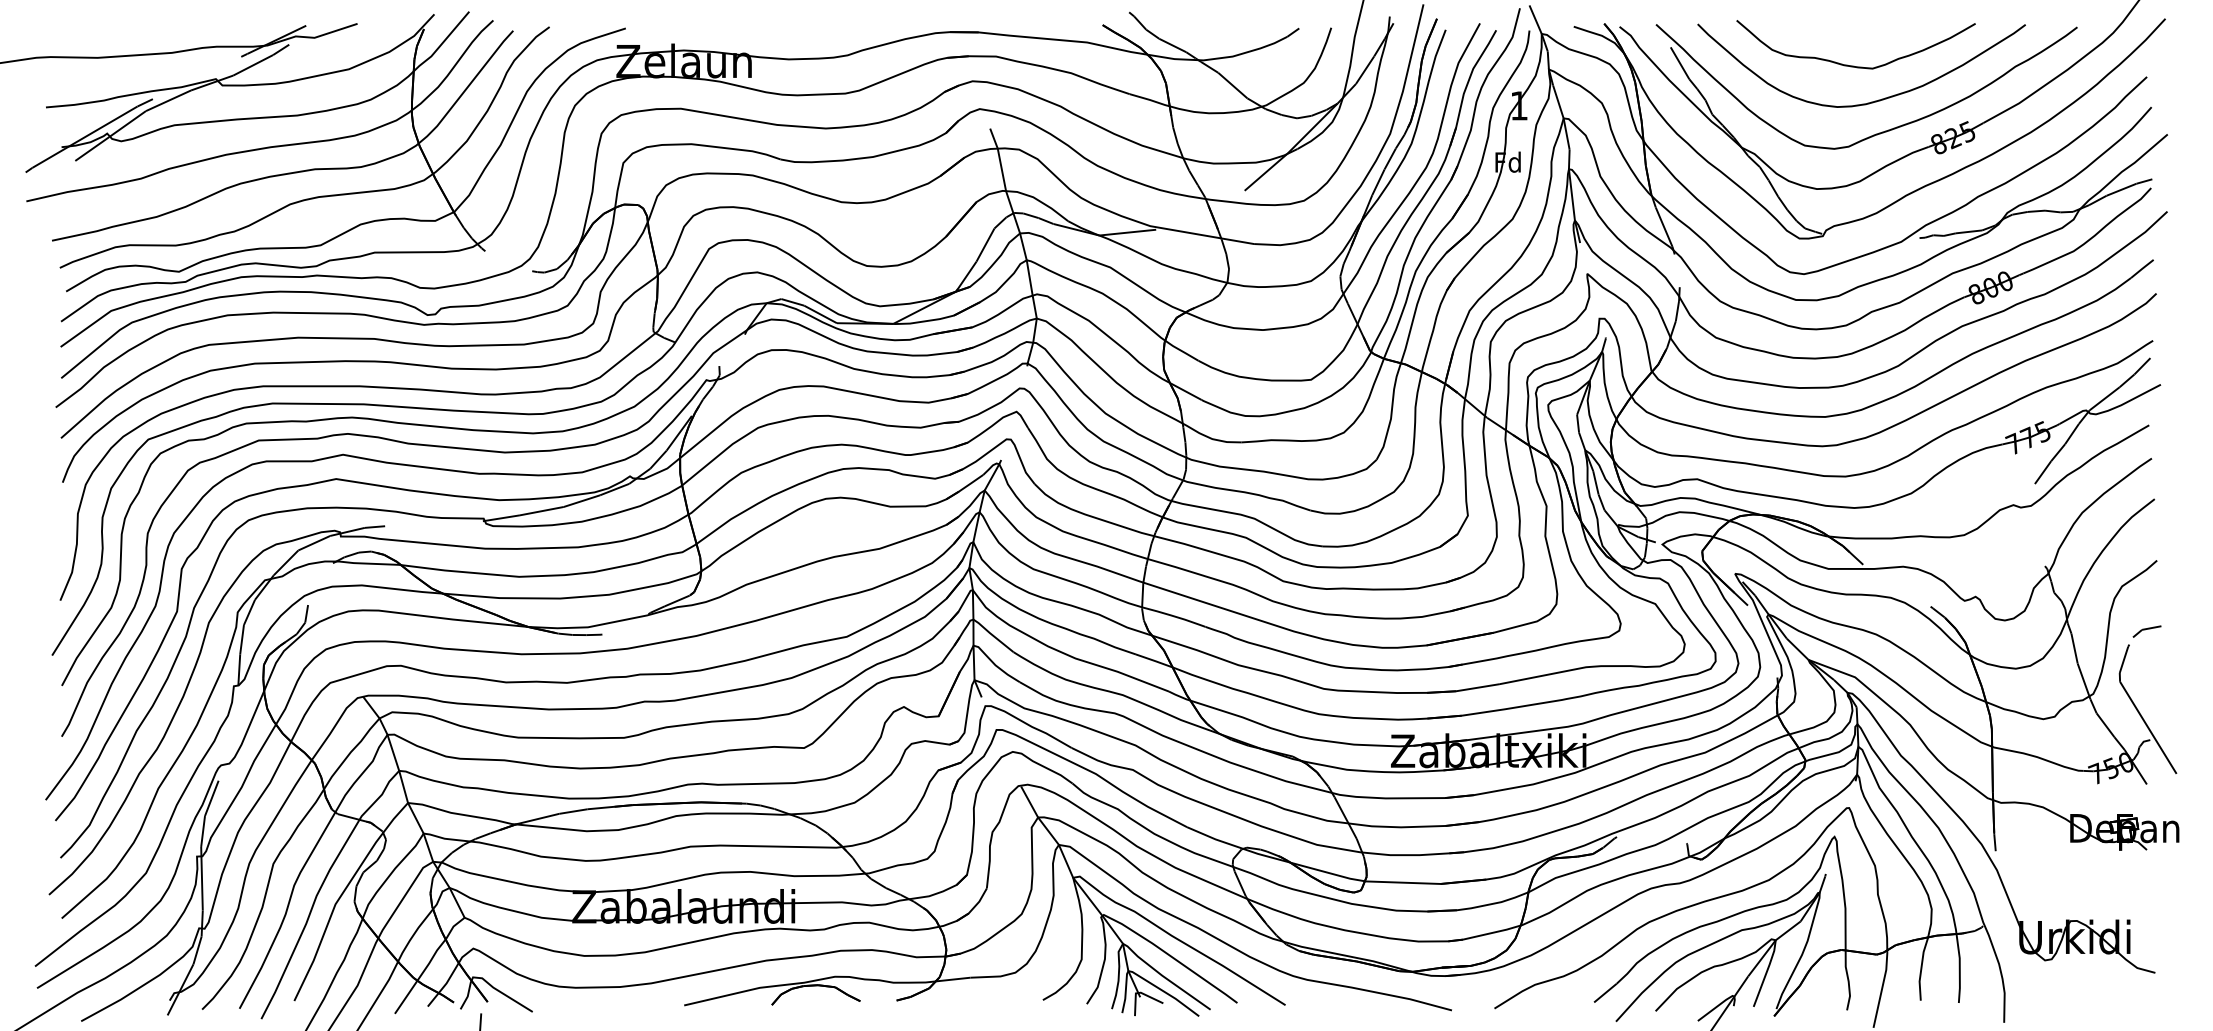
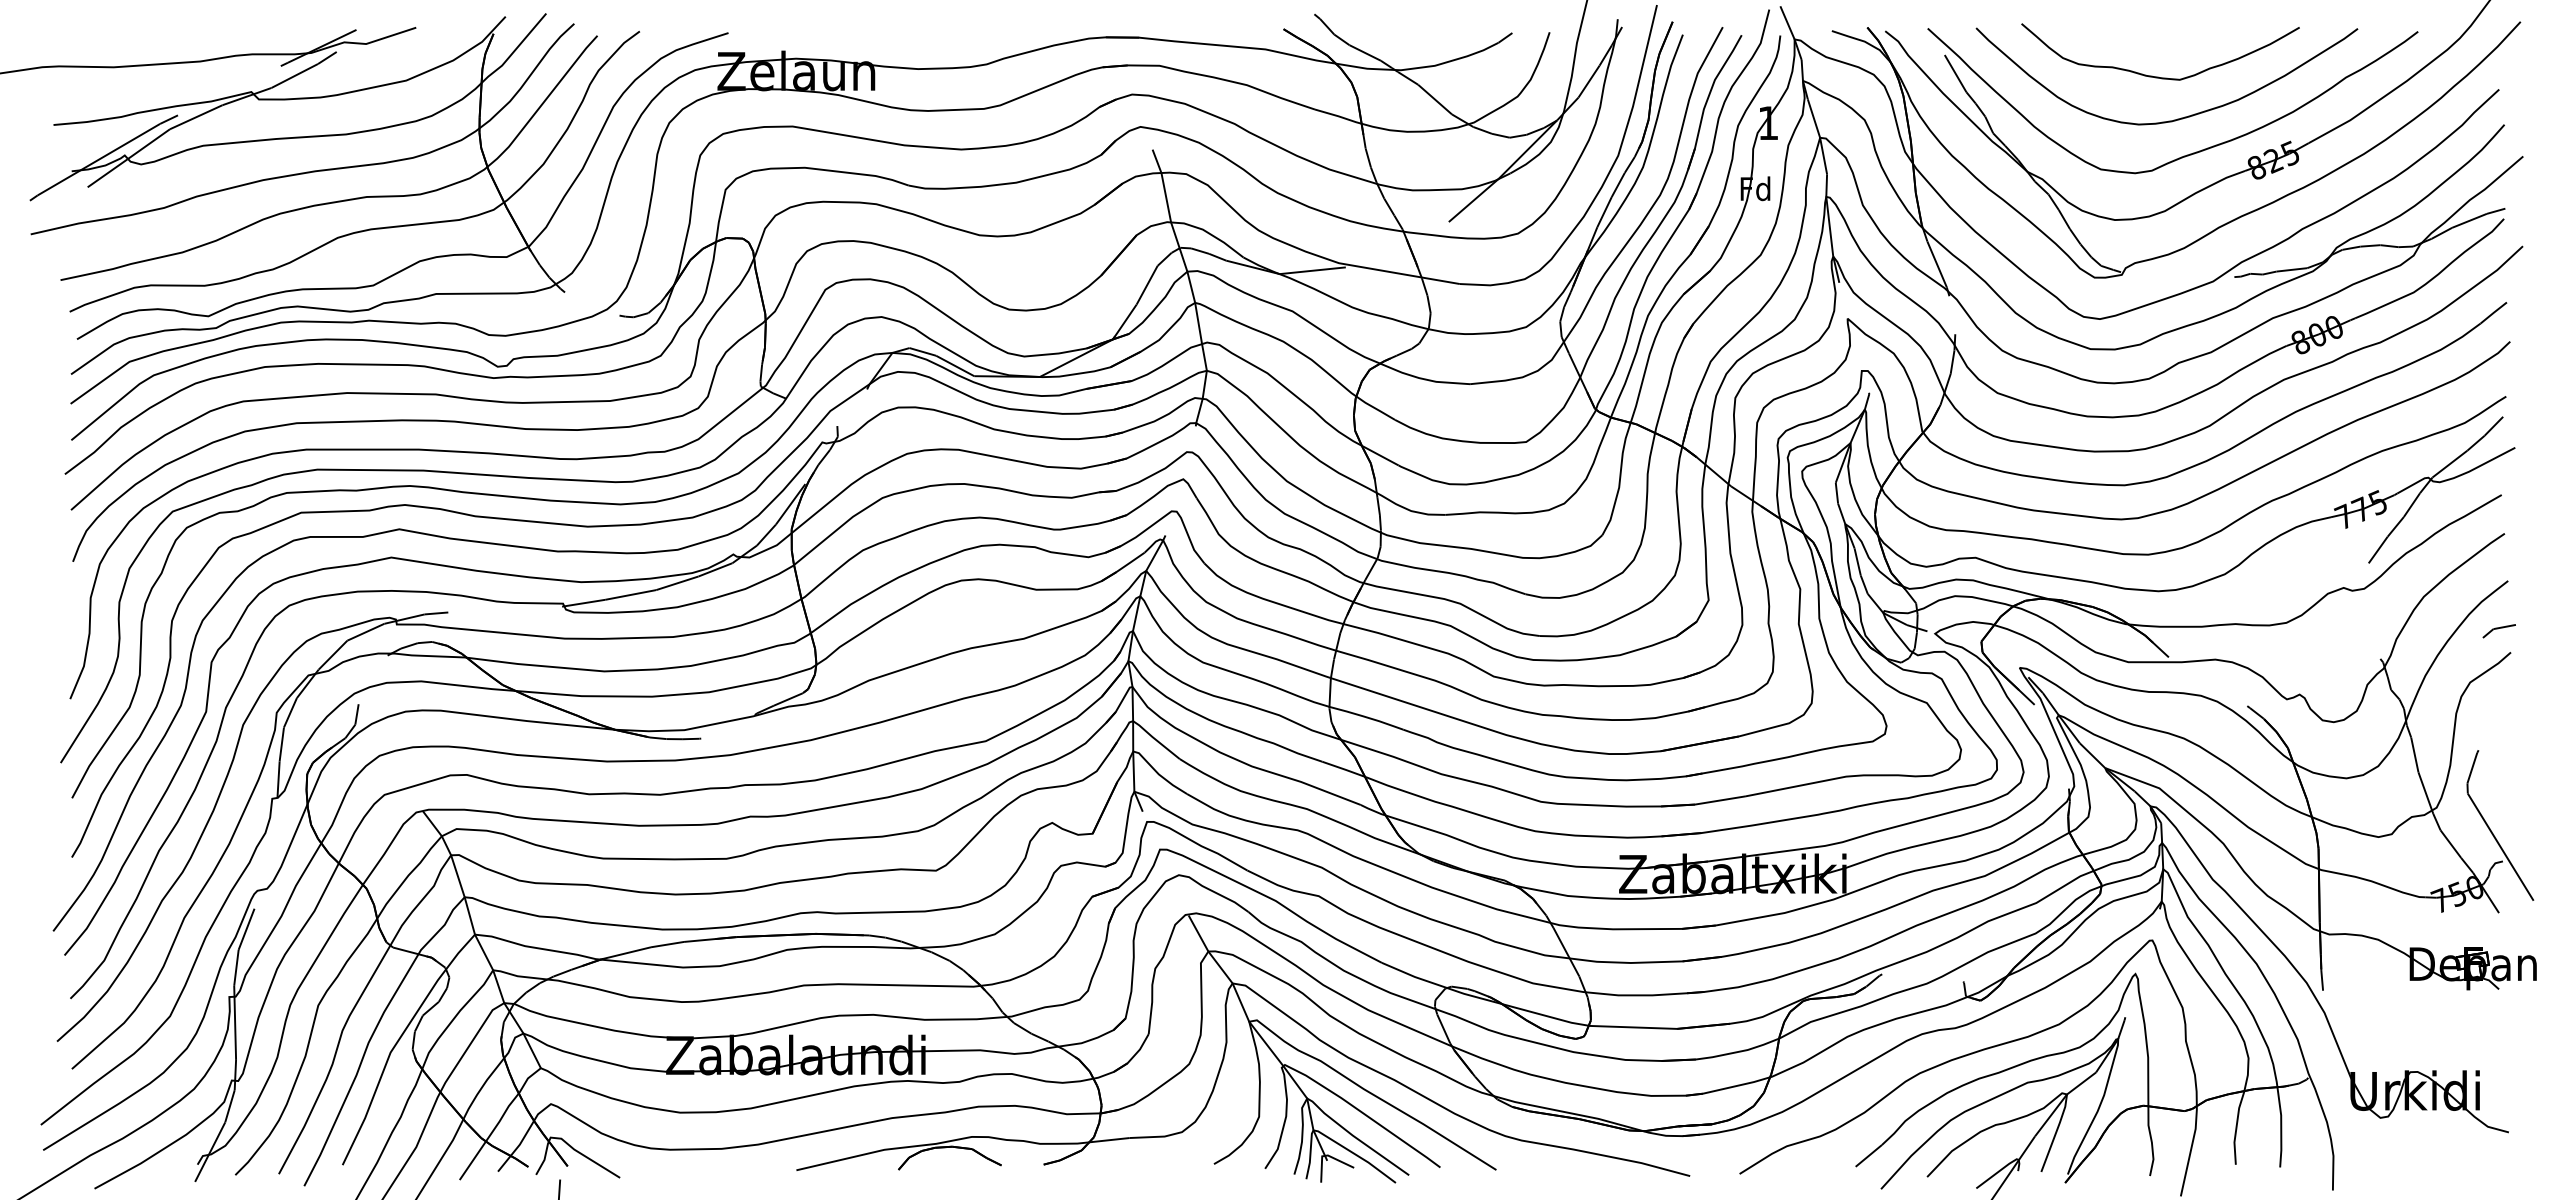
line: (2146, 630) -> (2498, 629), moved

